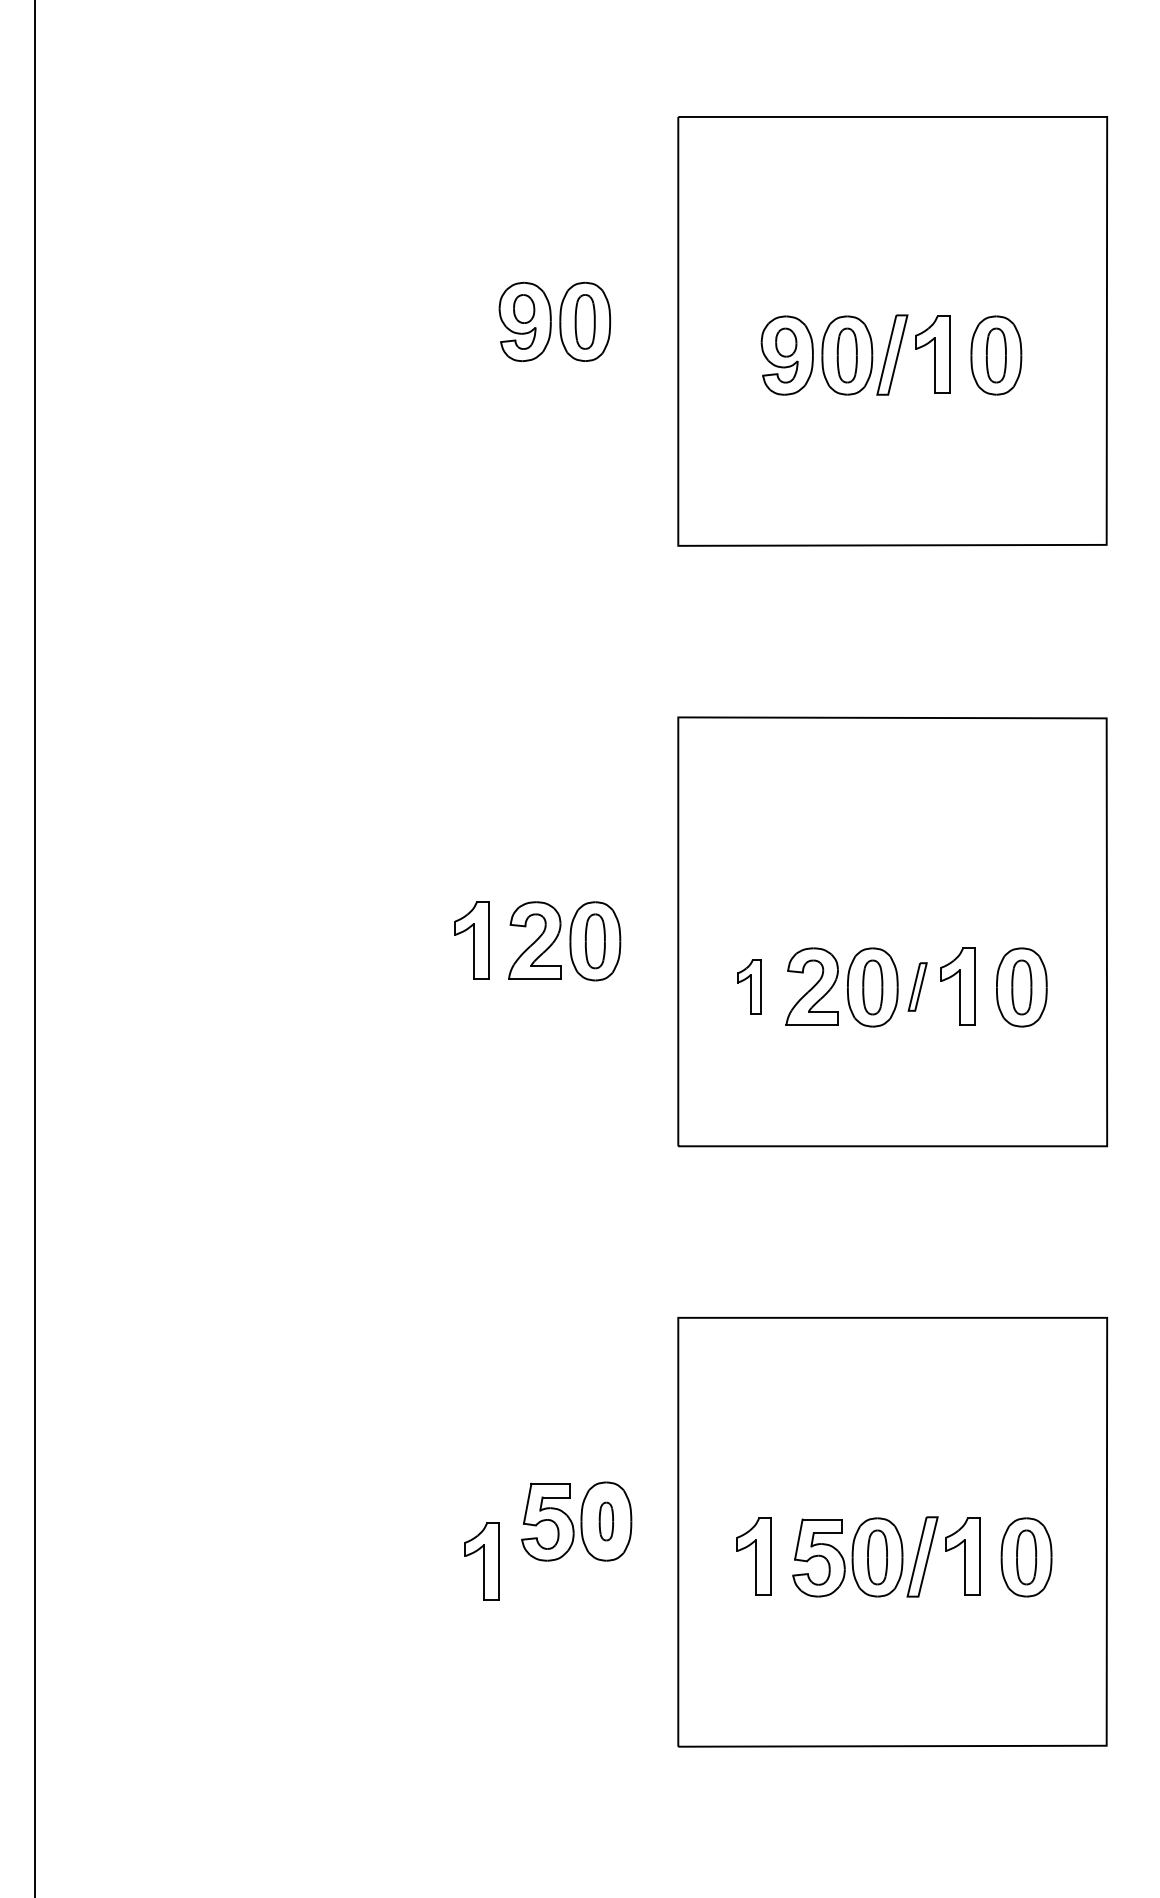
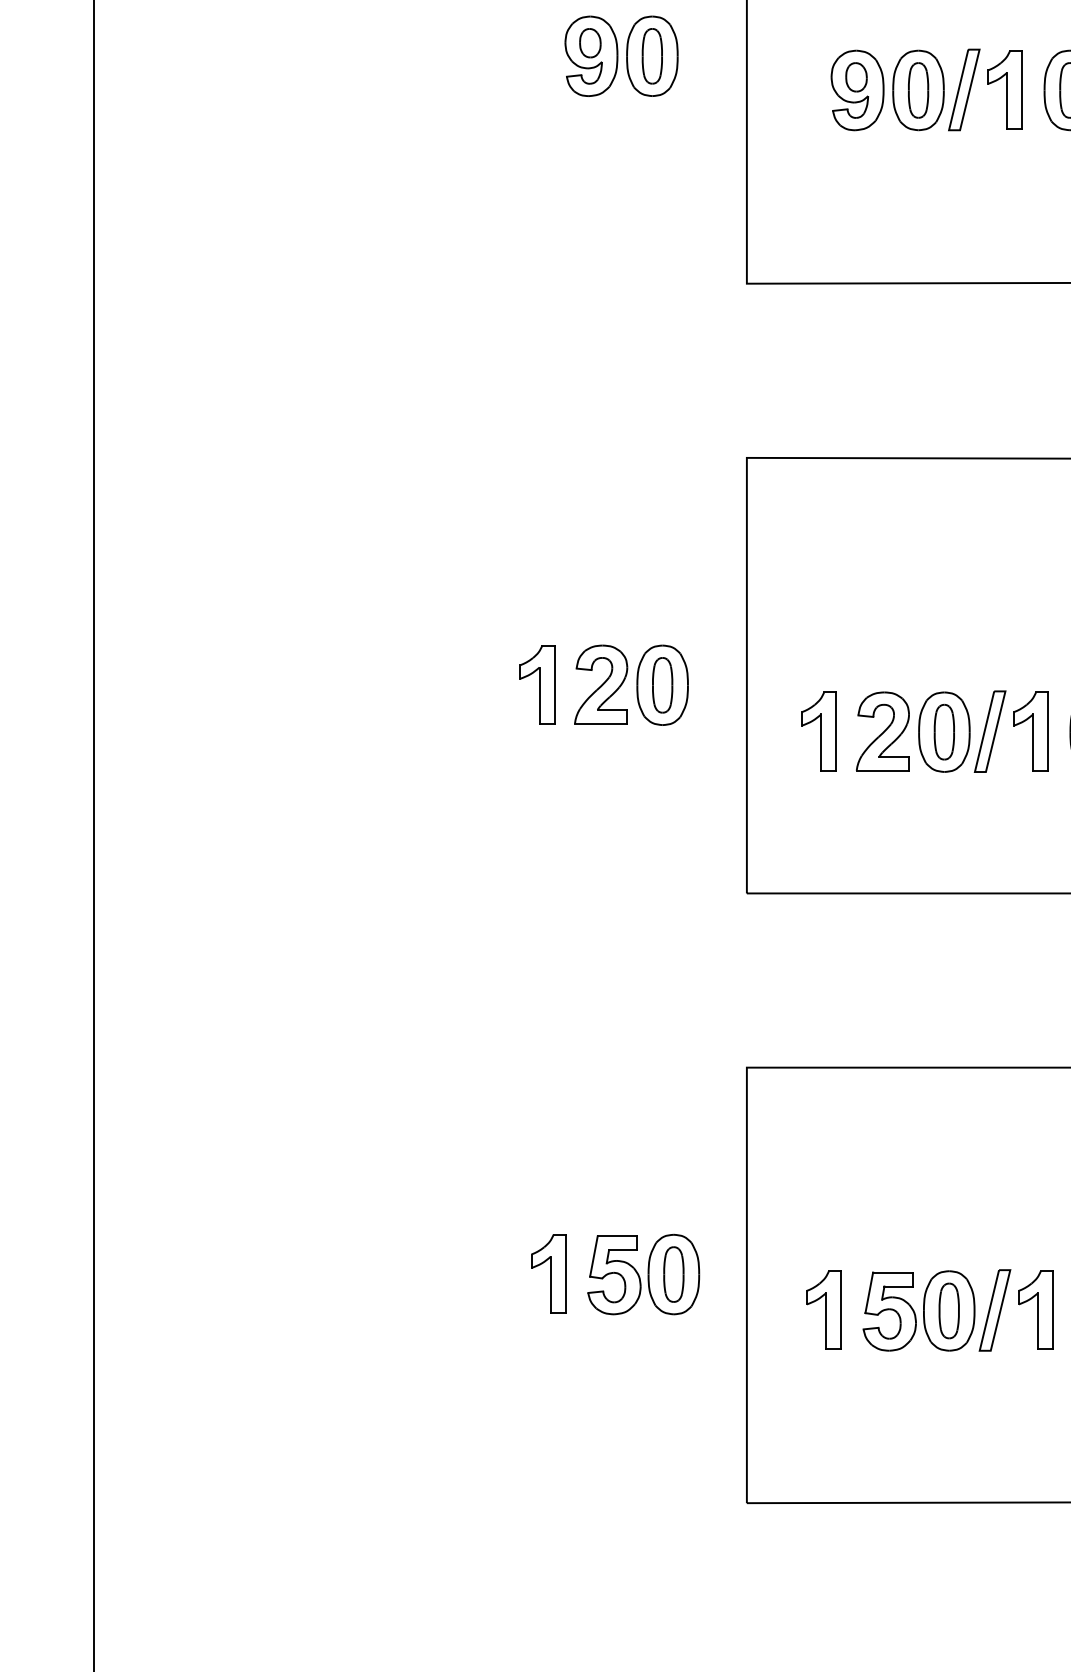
part: (749, 986) -> (819, 731), size x1.43
part: (917, 986) -> (989, 731), size x1.67
part: (606, 1521) -> (673, 1274), size x1.43
part: (481, 1561) -> (548, 1273), moved

